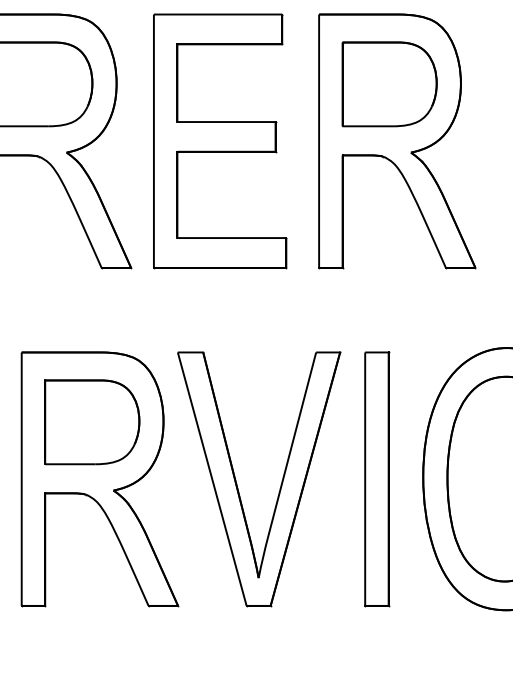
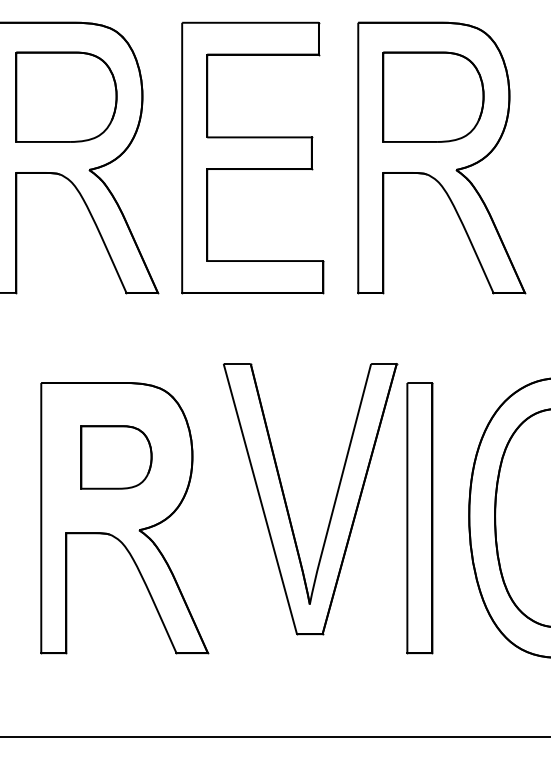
part: (92, 422) -> (116, 457), size x0.7
part: (280, 483) -> (333, 503), moved

